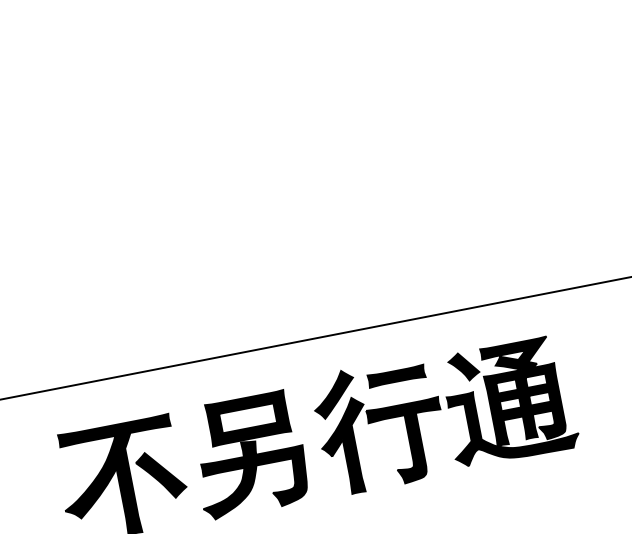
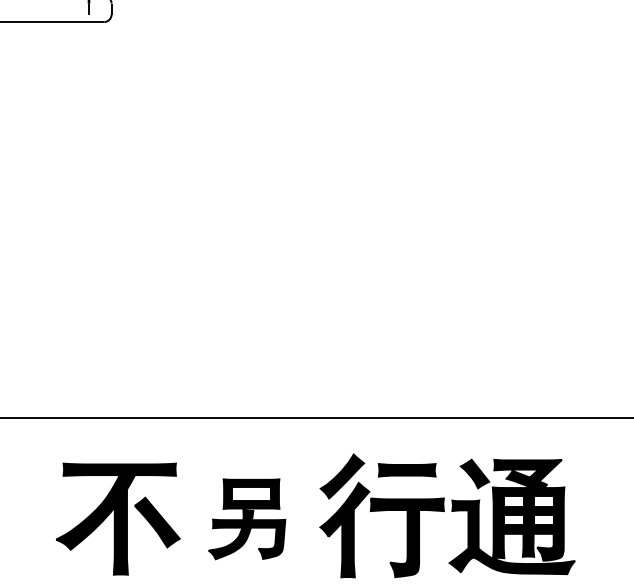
part: (248, 455) -> (246, 519), size x0.7

